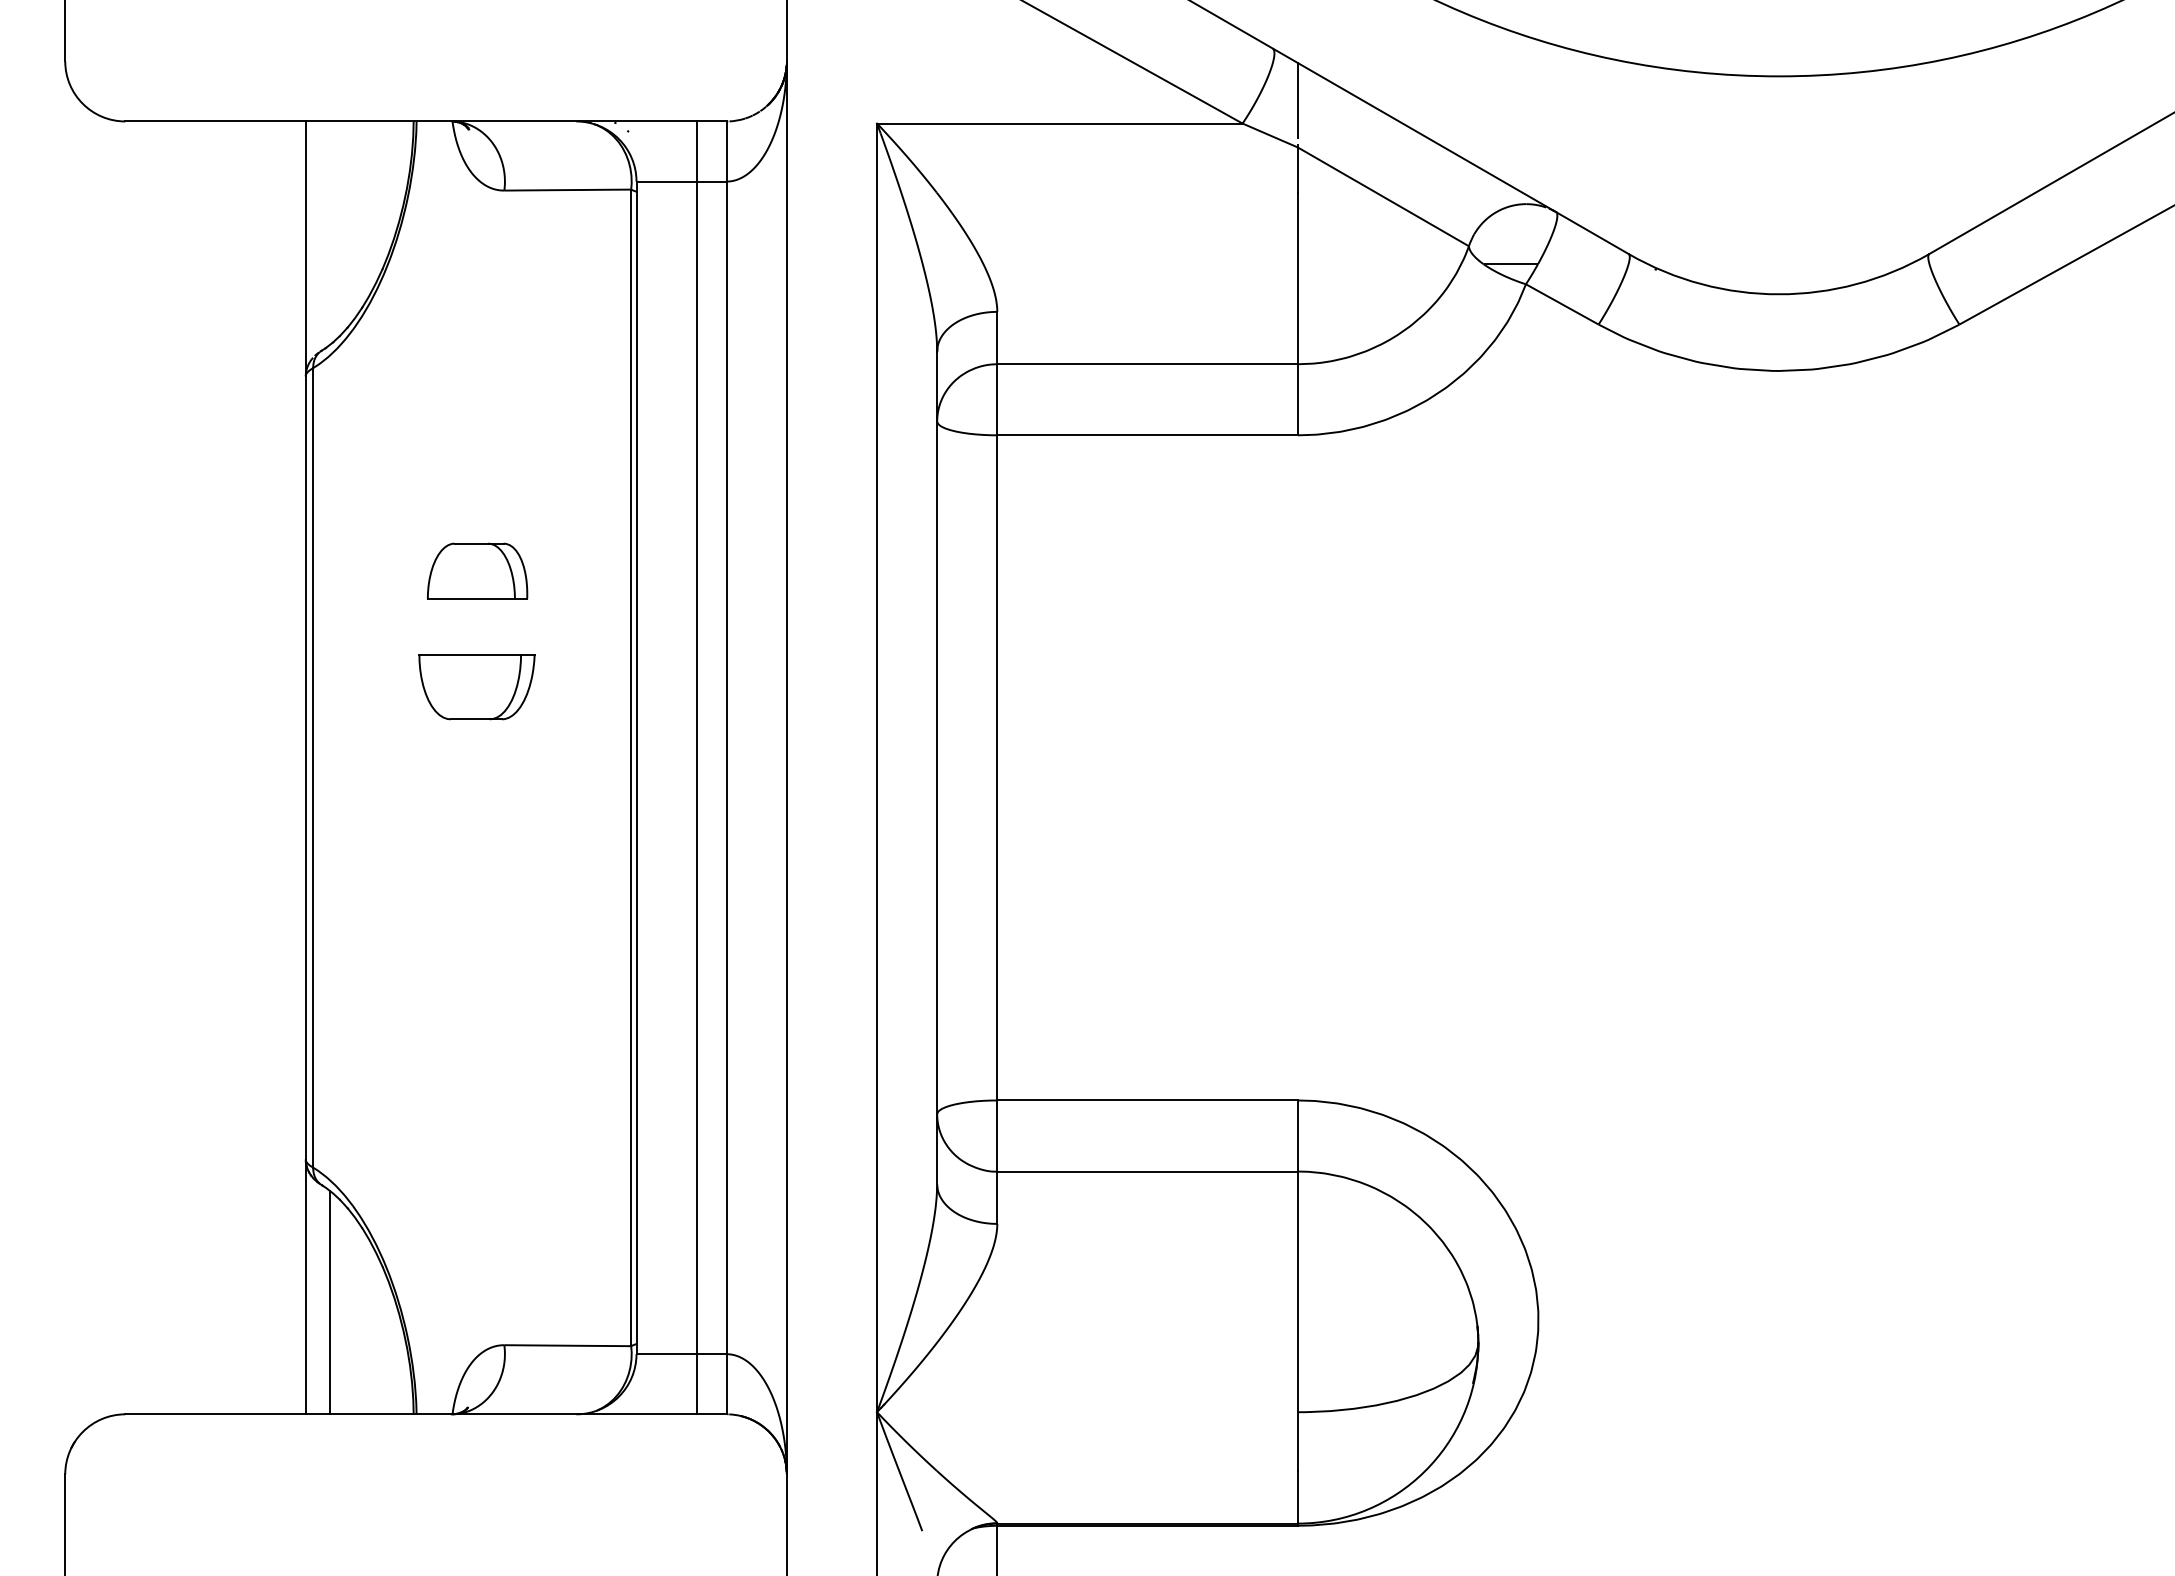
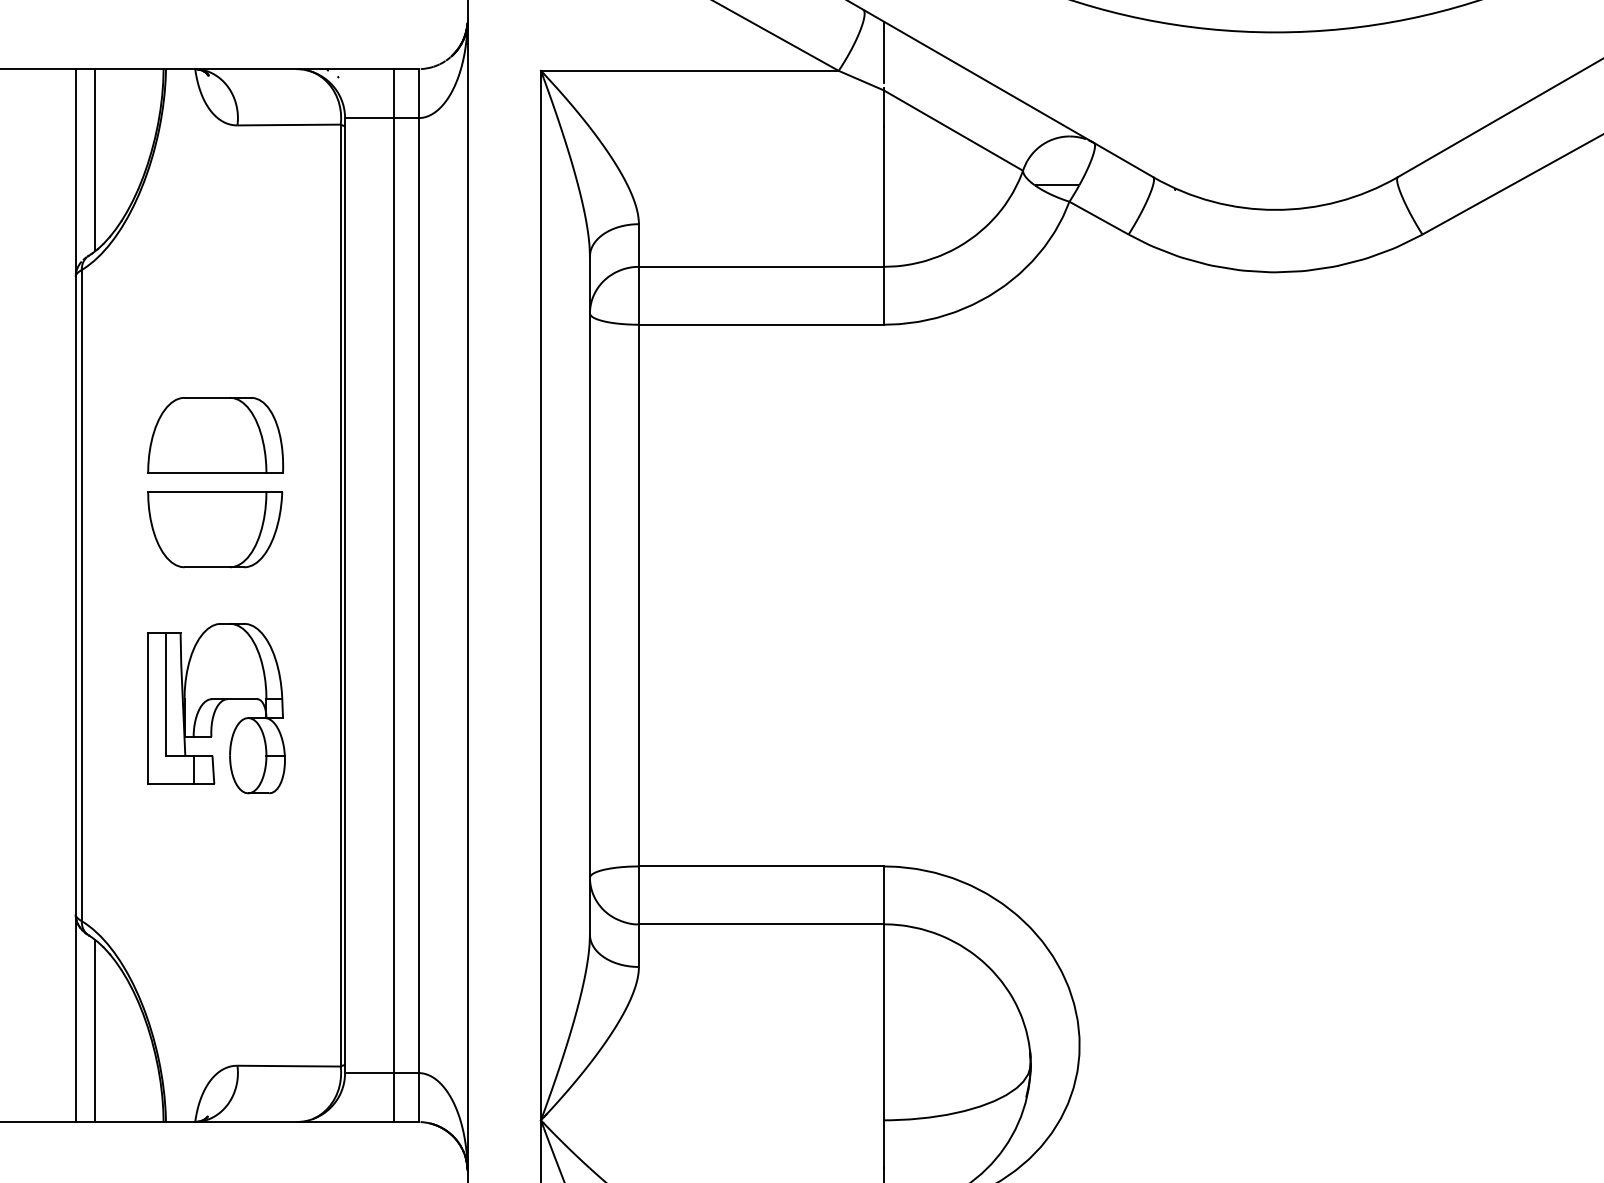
line: (329, 232) -> (95, 159), added
part: (477, 571) -> (215, 435), size x1.67
part: (476, 686) -> (214, 529), size x1.43
part: (478, 906) -> (216, 708), added

